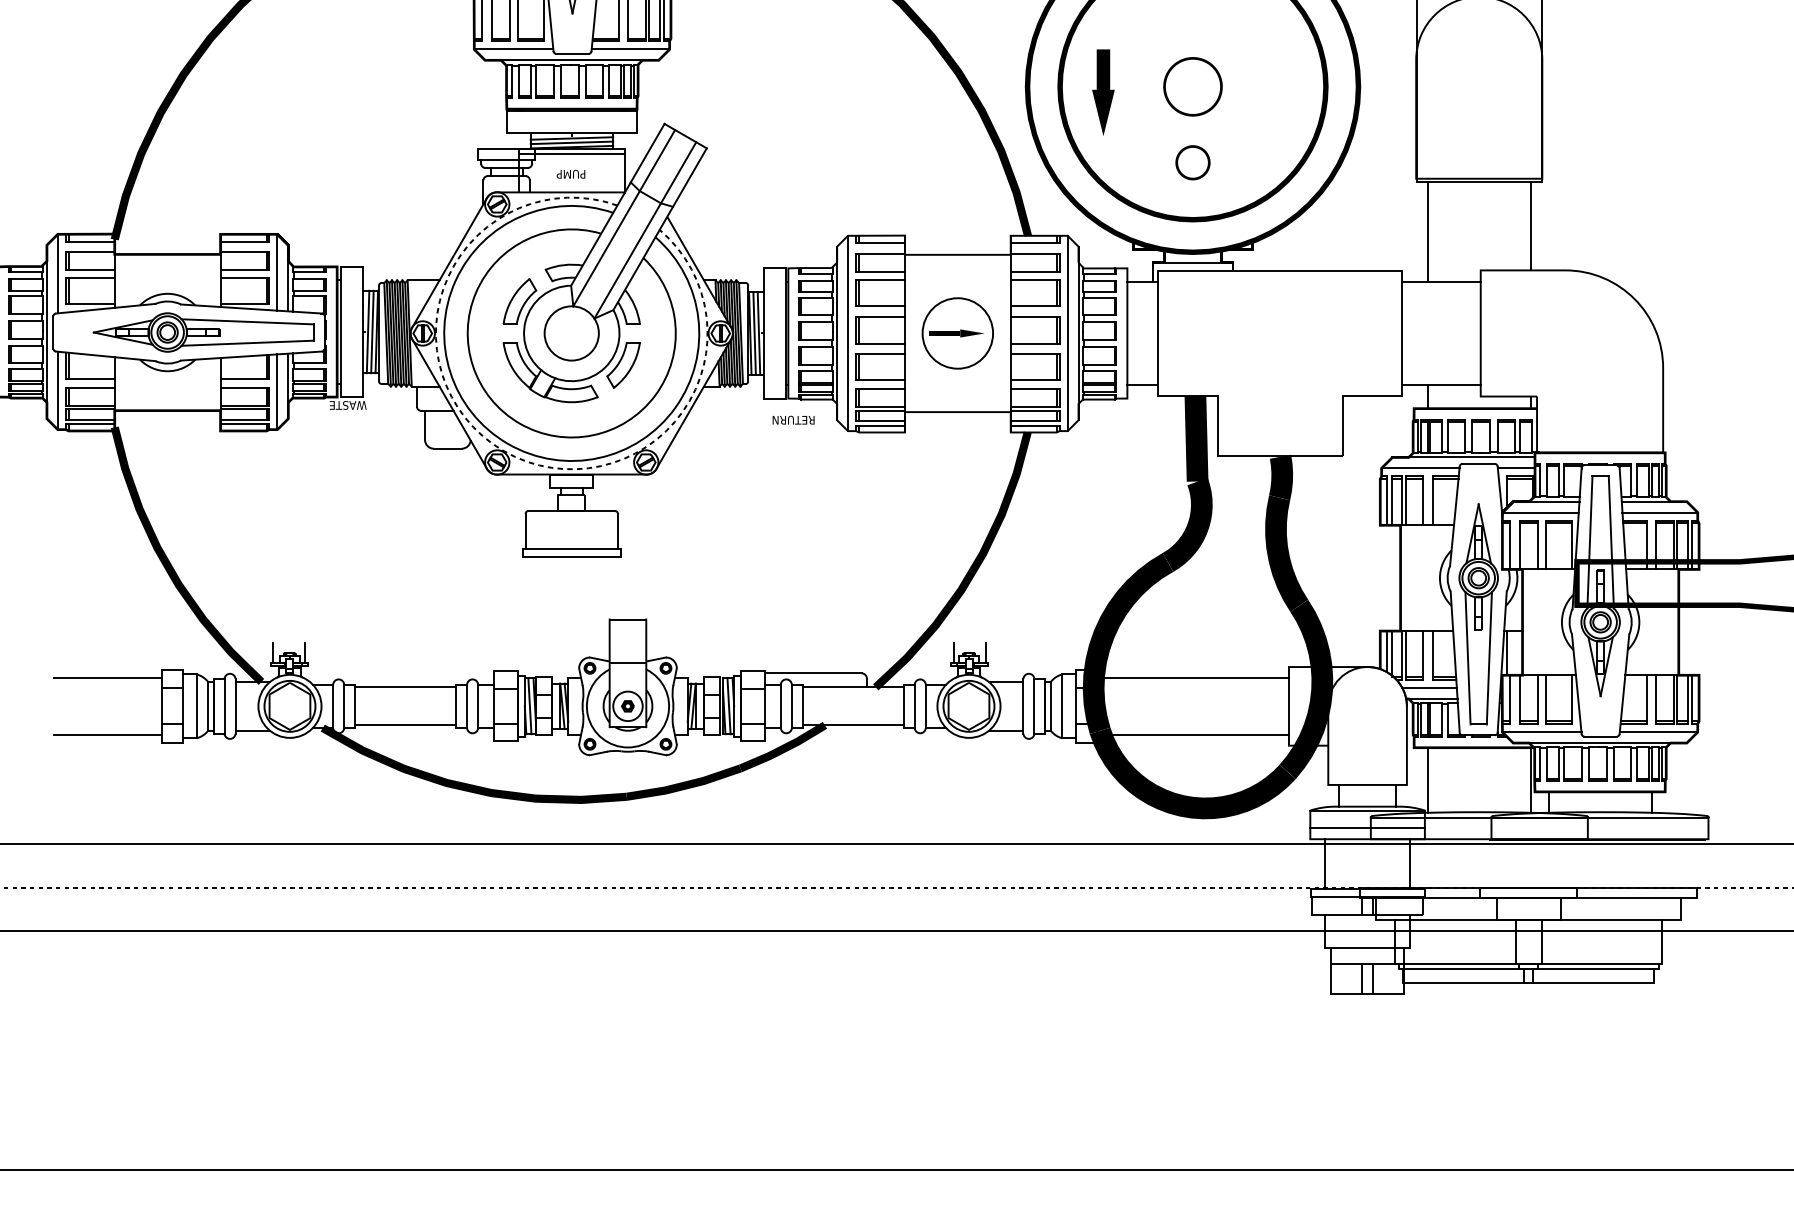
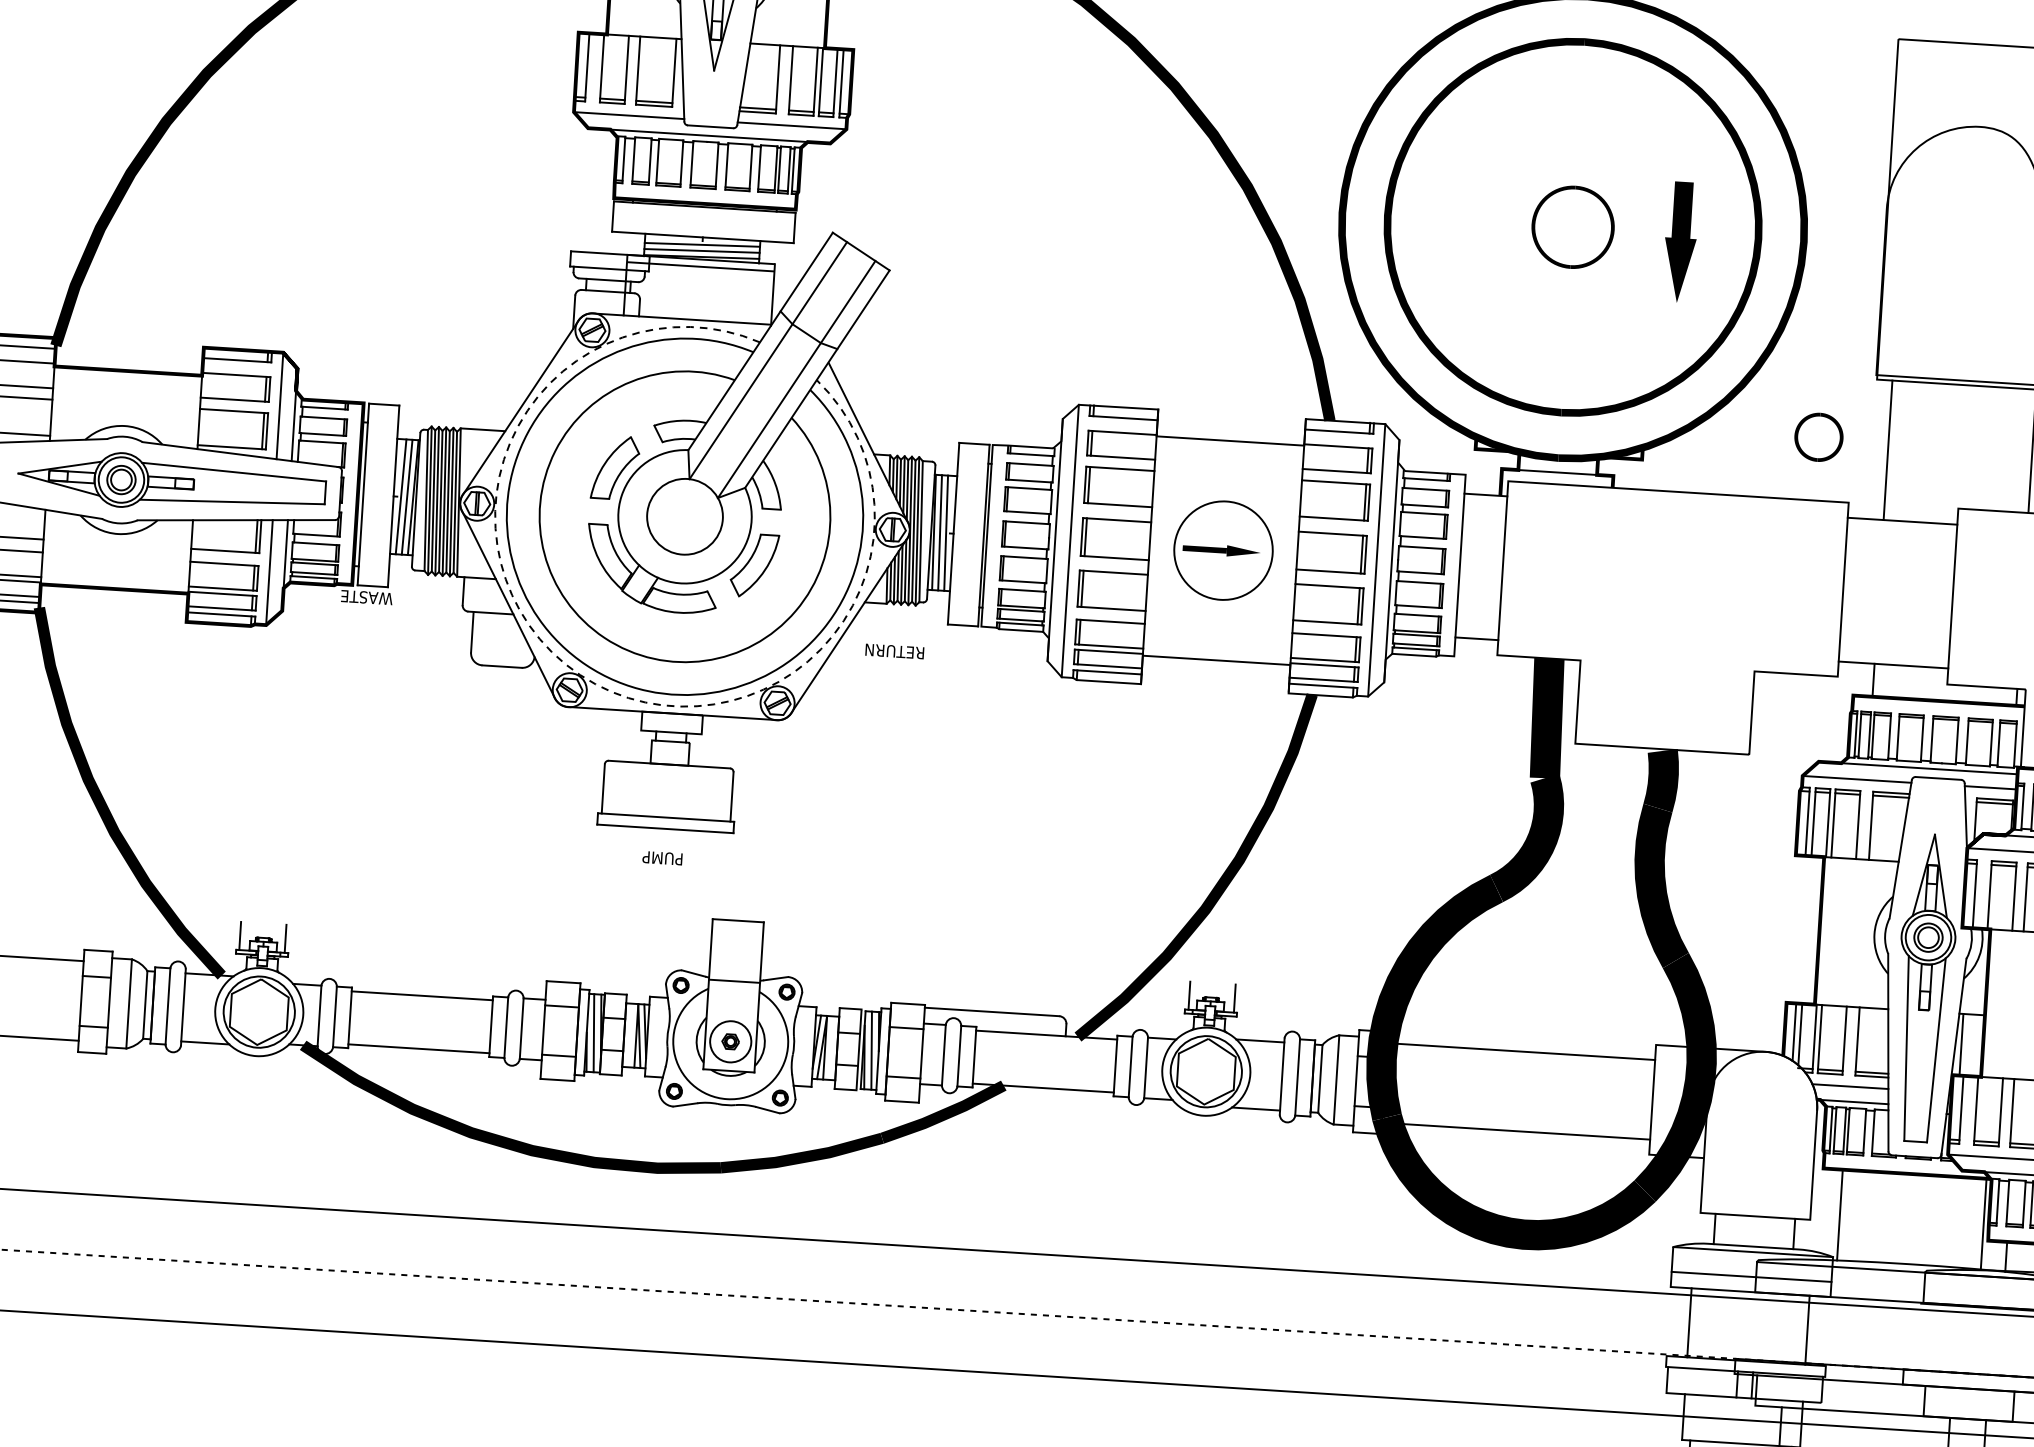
part: (1103, 92) -> (1680, 242), moved
part: (1192, 162) -> (1818, 436), moved
text: (570, 173) -> (661, 857), moved
text: (793, 419) -> (894, 650), moved

